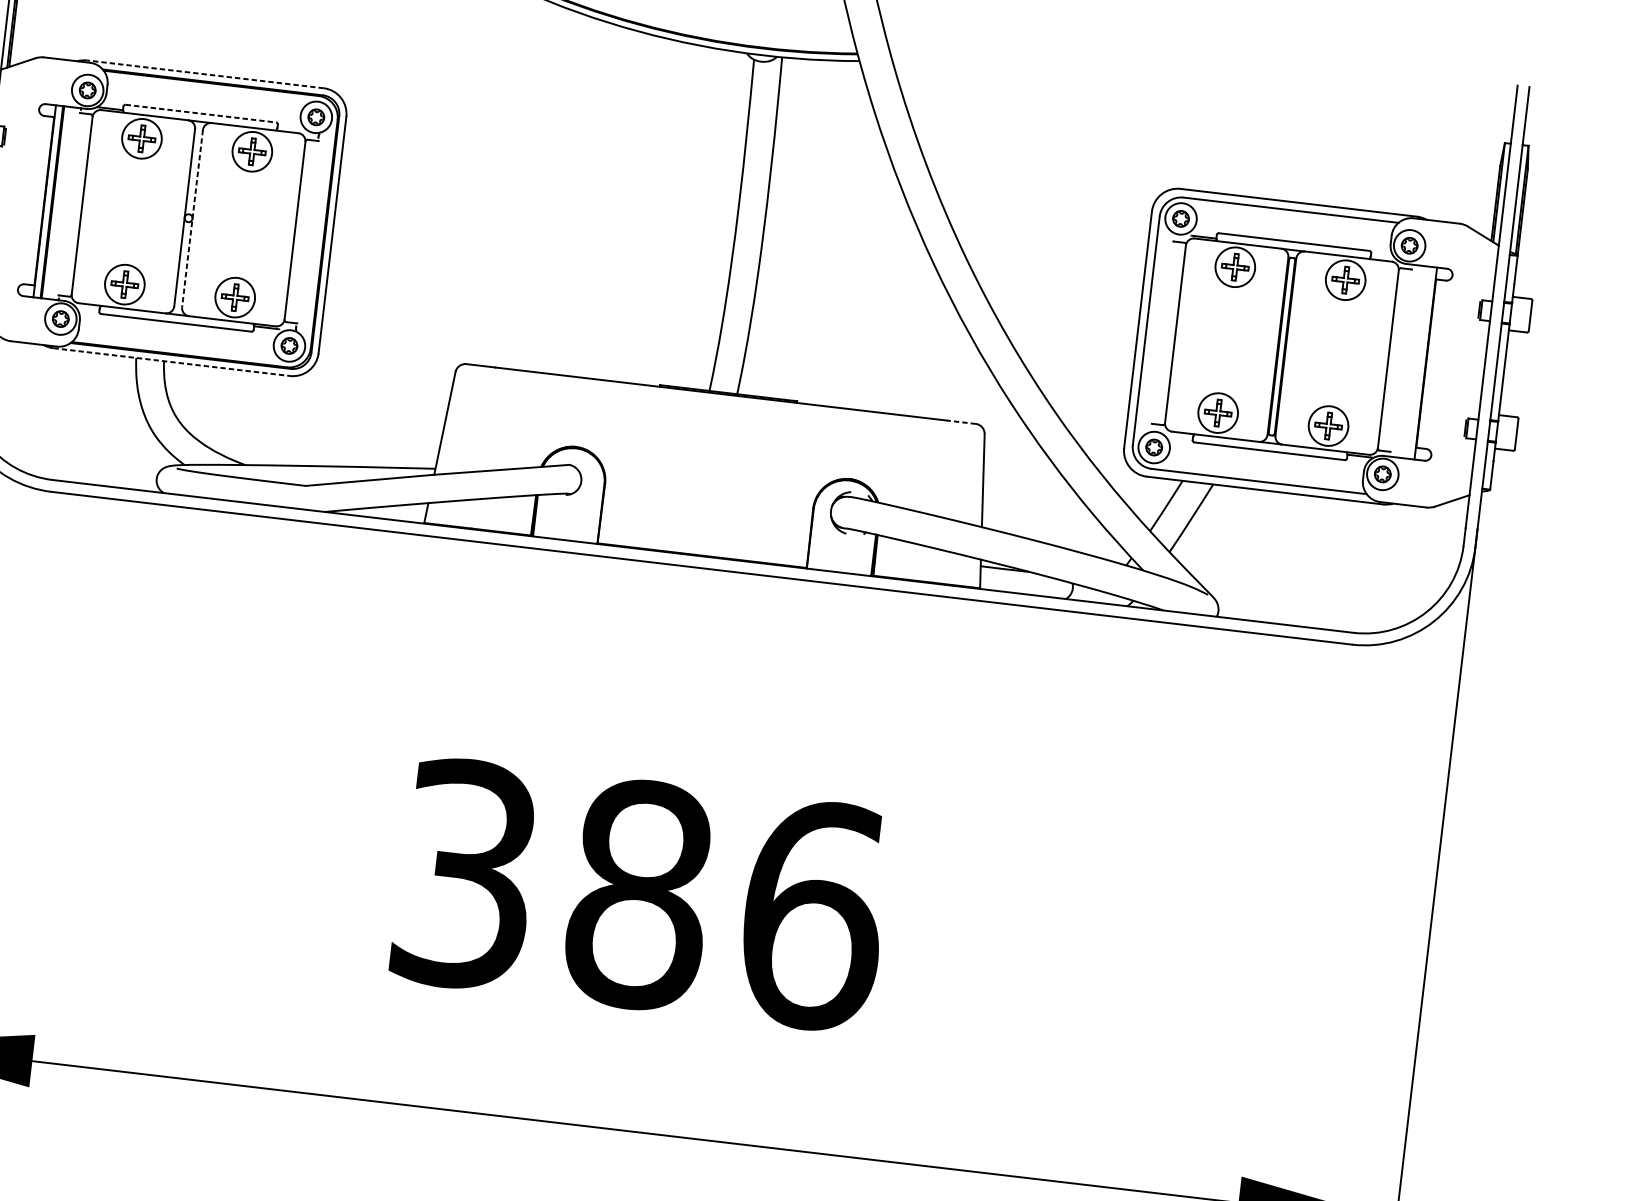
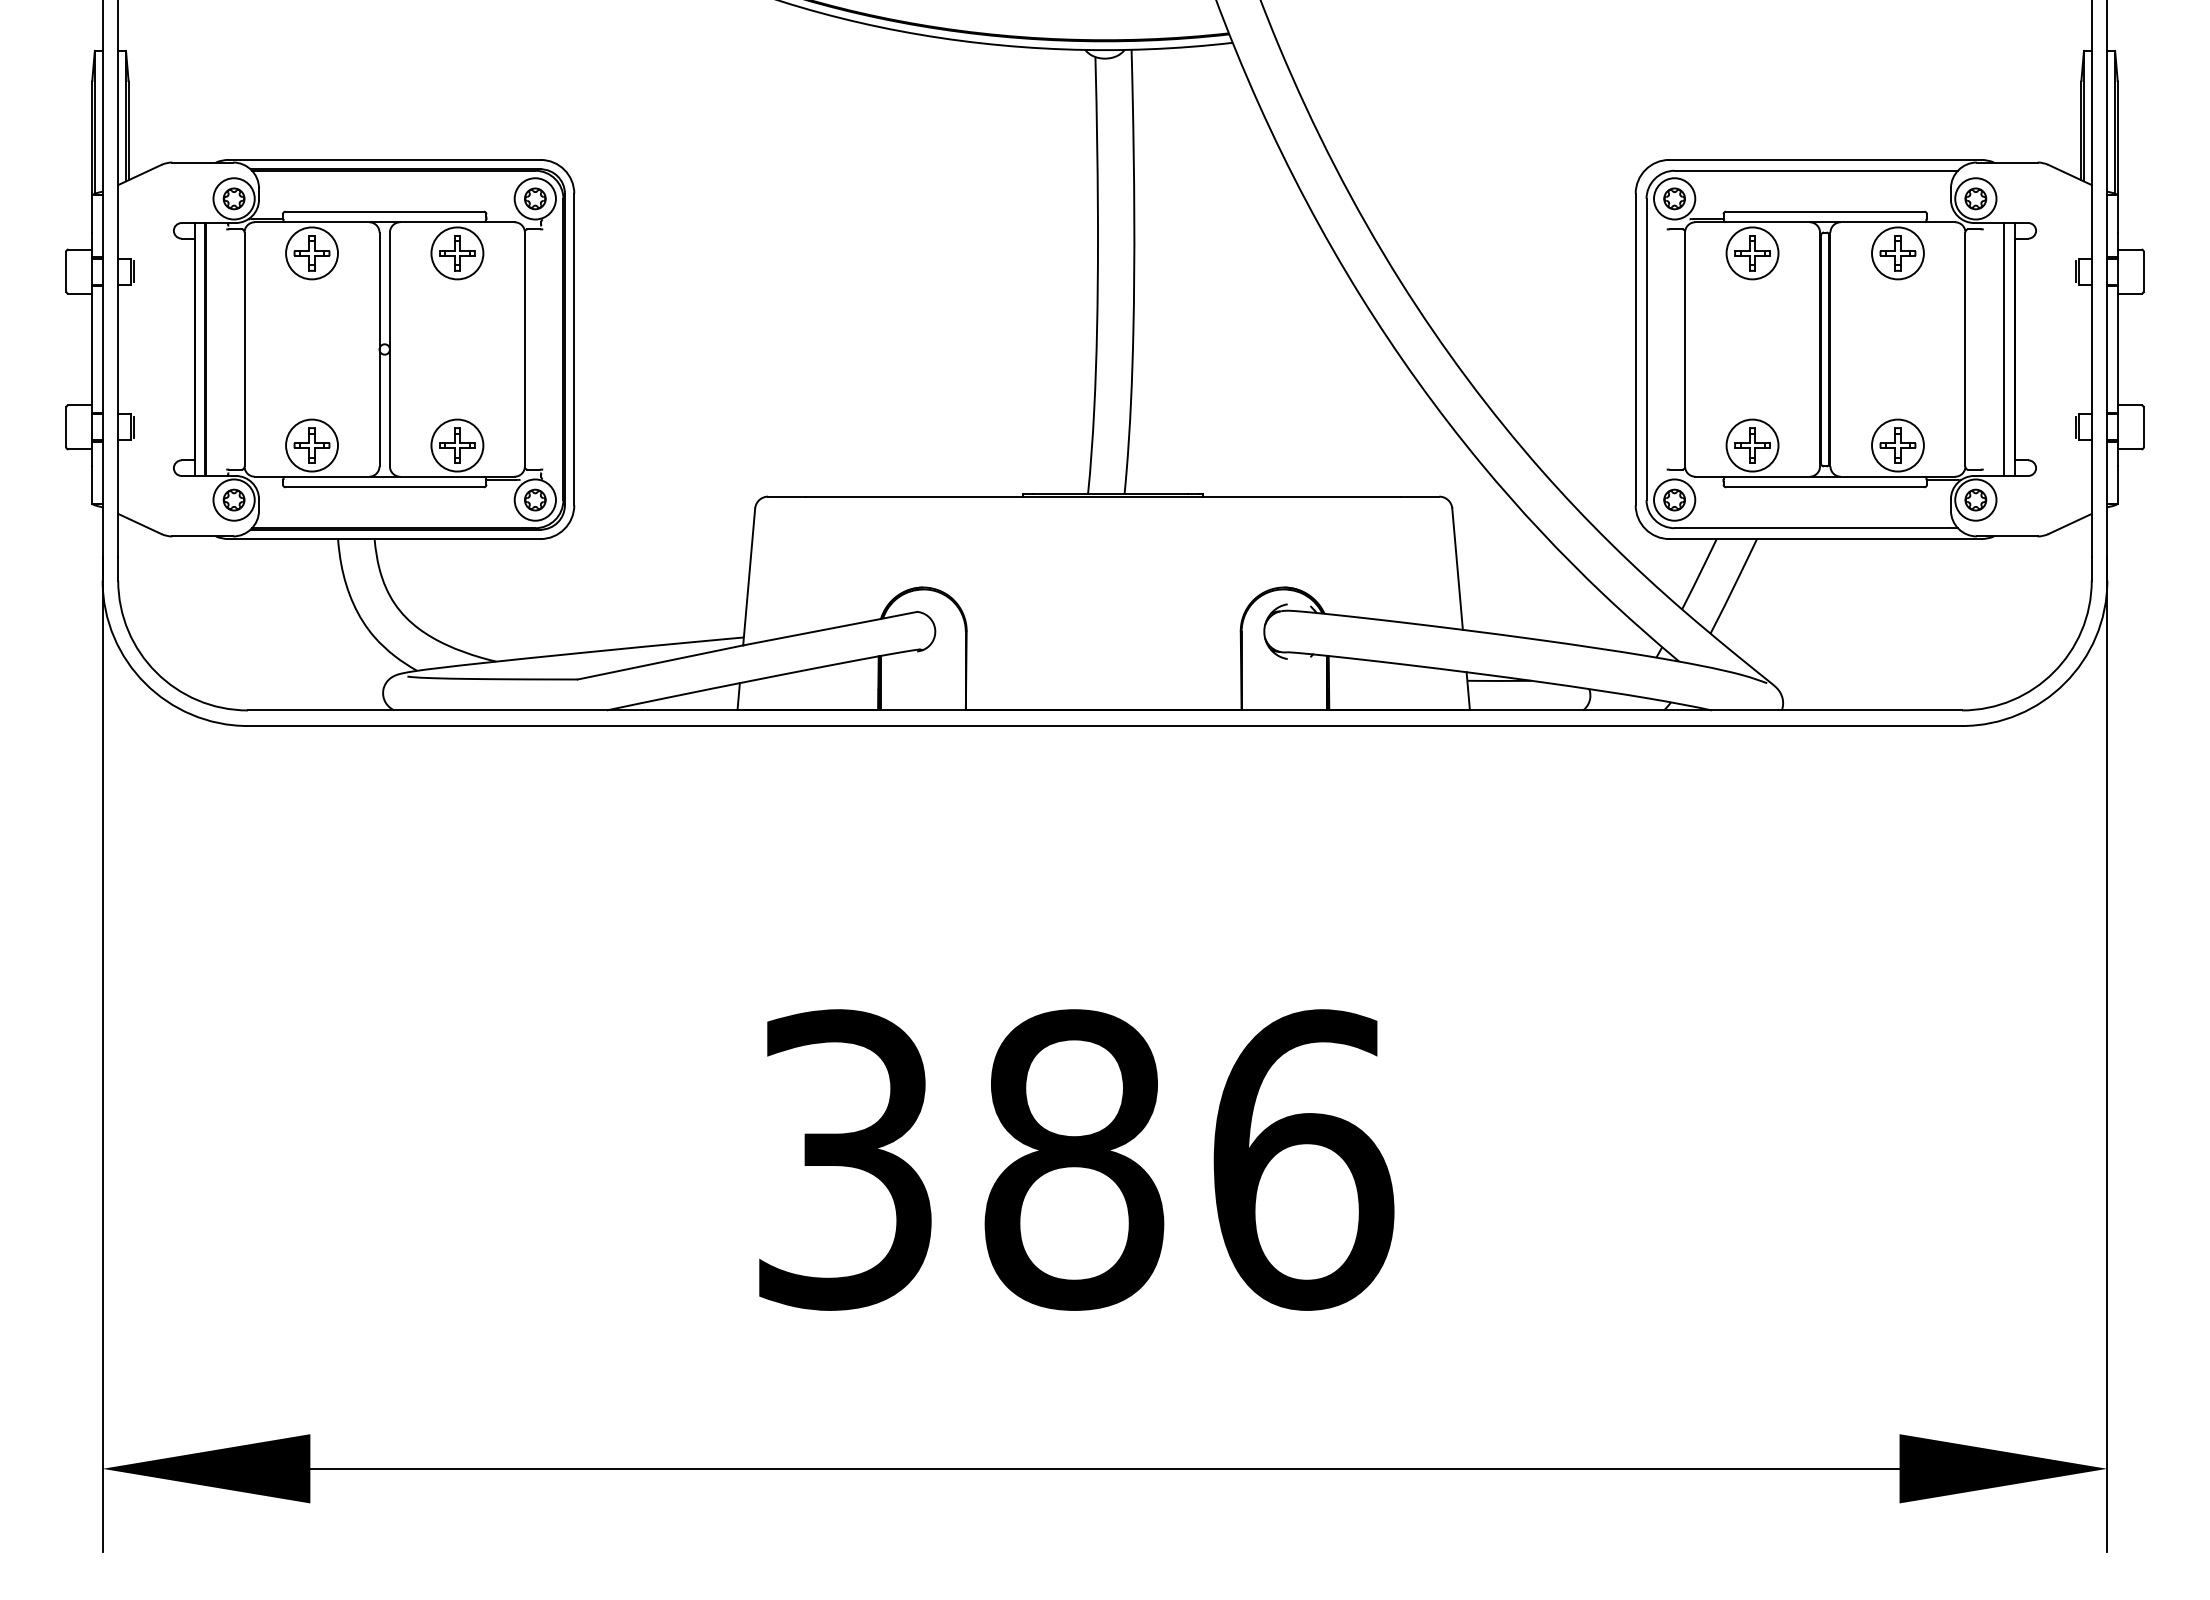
line: (205, 74) -> (384, 159), dashed -> solid
line: (201, 113) -> (385, 211), dashed -> solid
line: (192, 218) -> (389, 349), dashed -> solid
line: (171, 362) -> (384, 539), dashed -> solid
line: (1417, 362) -> (2003, 349), added
line: (960, 422) -> (1419, 496), dashed -> solid

